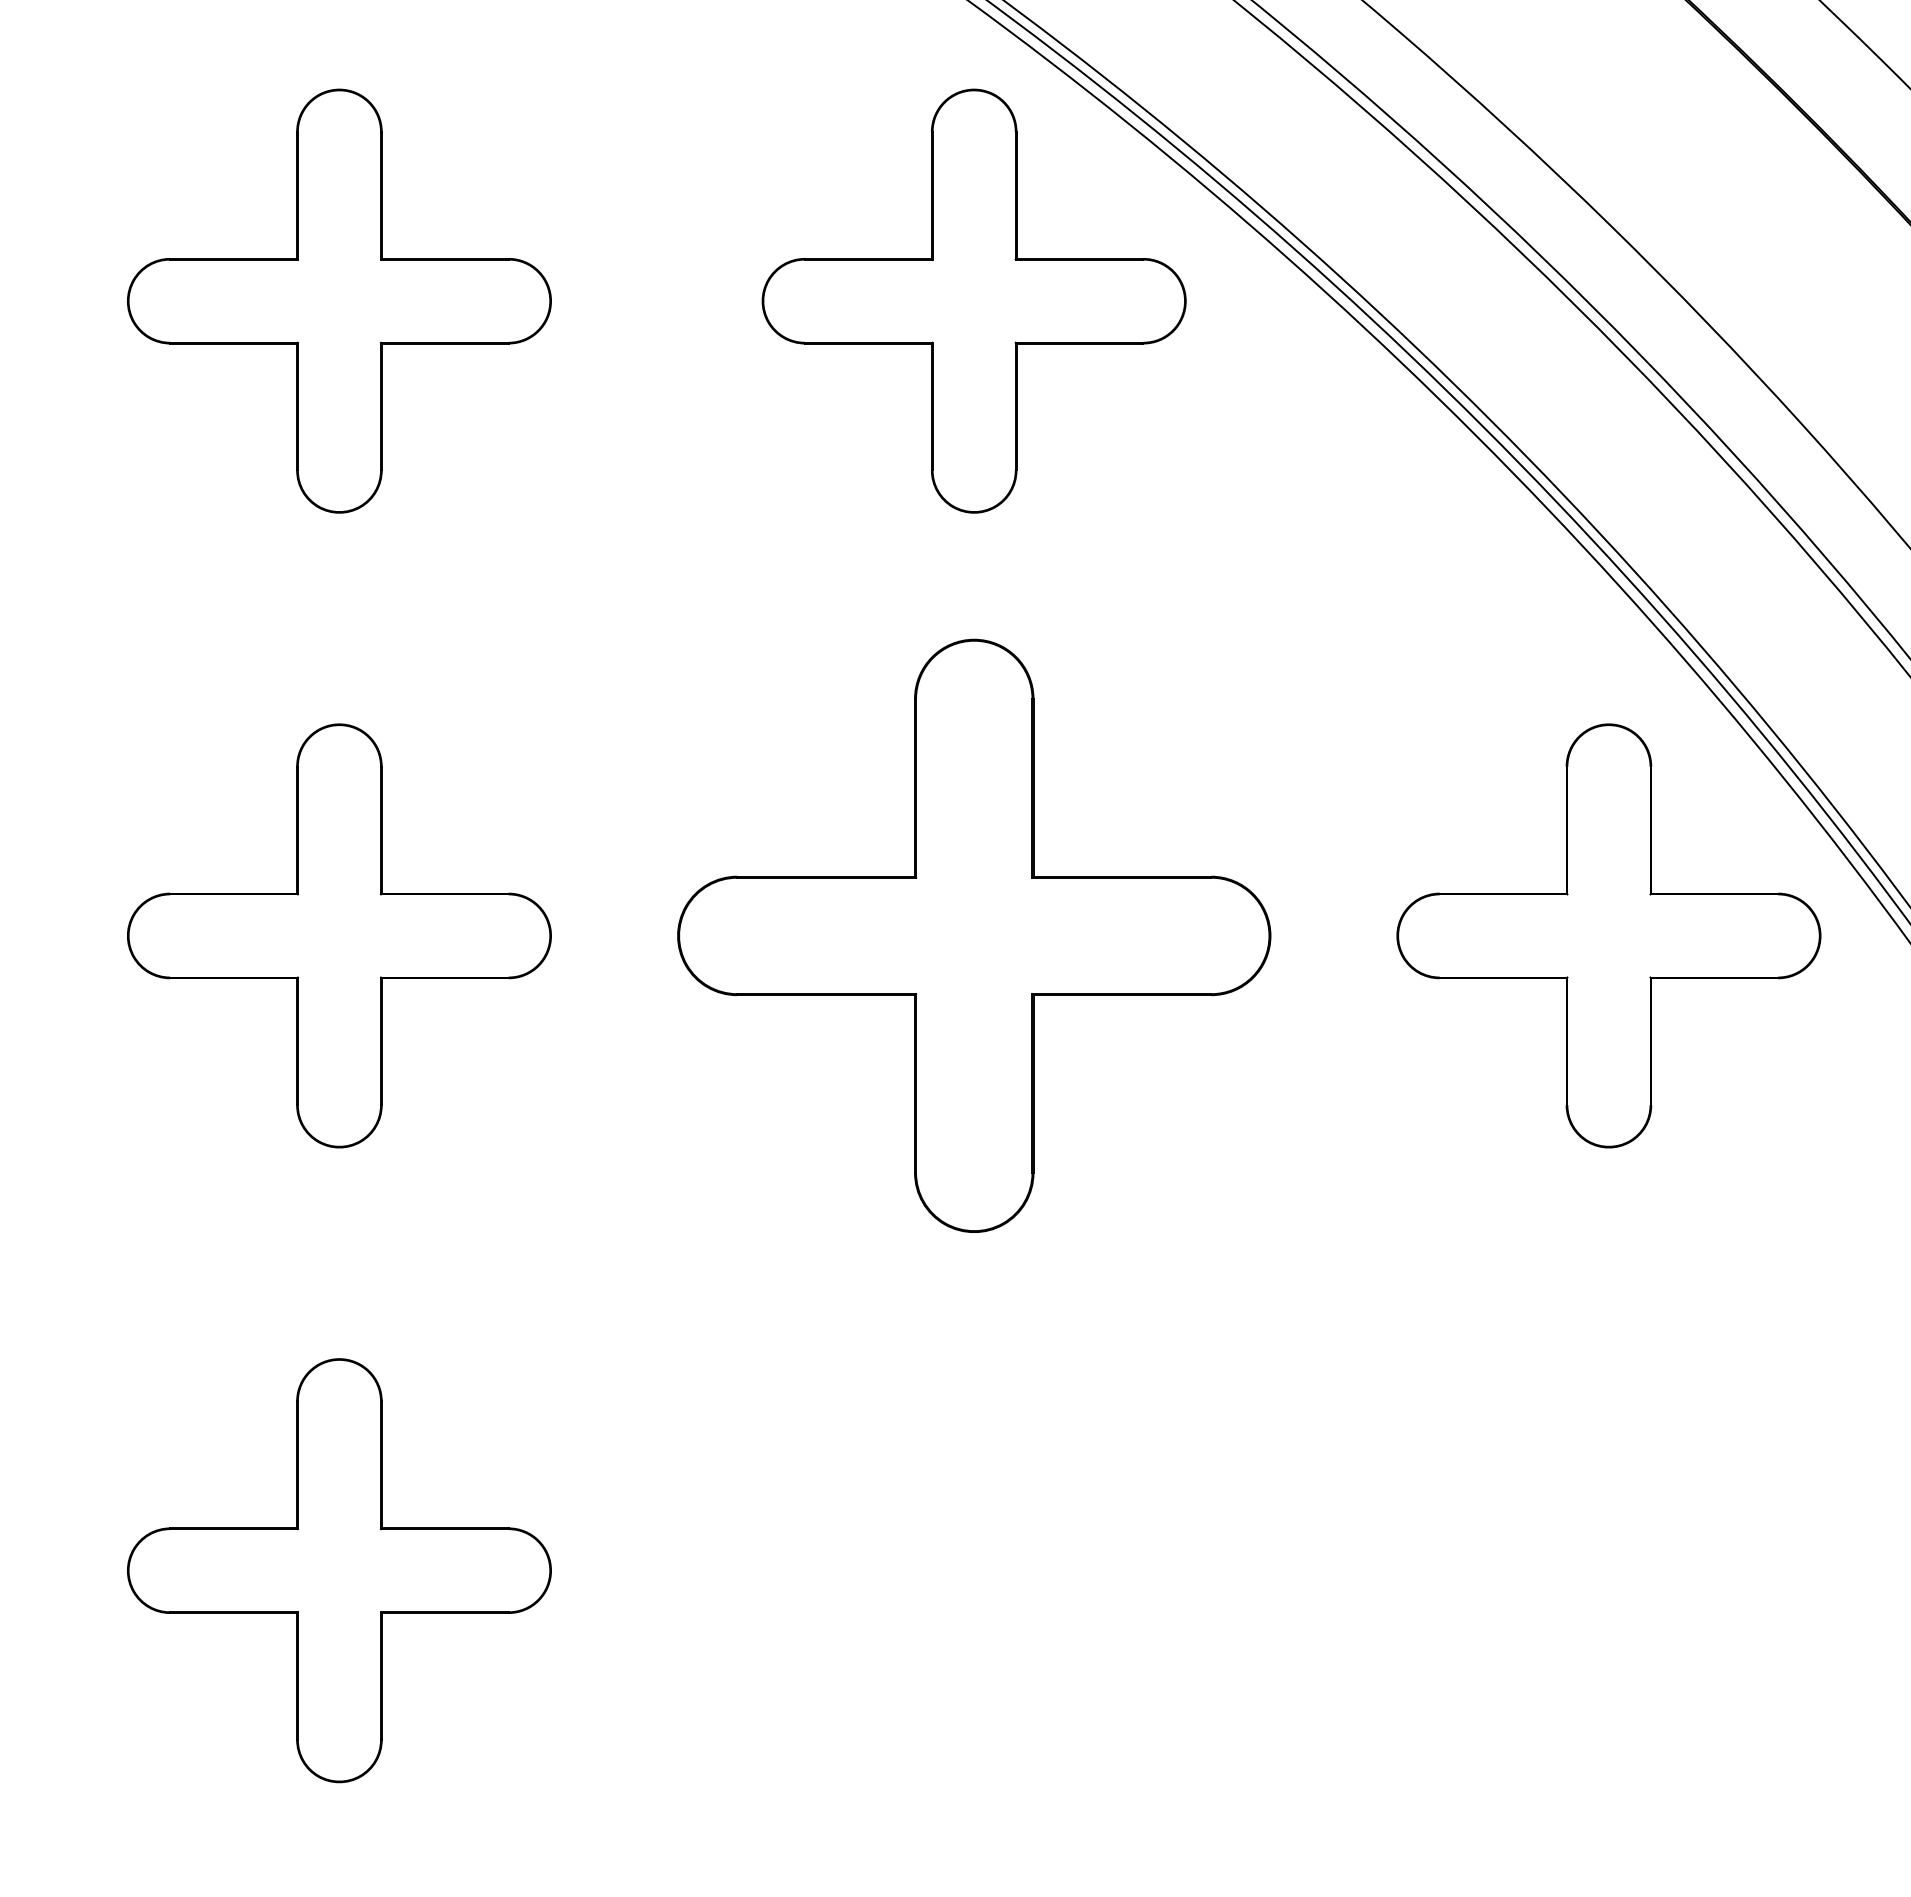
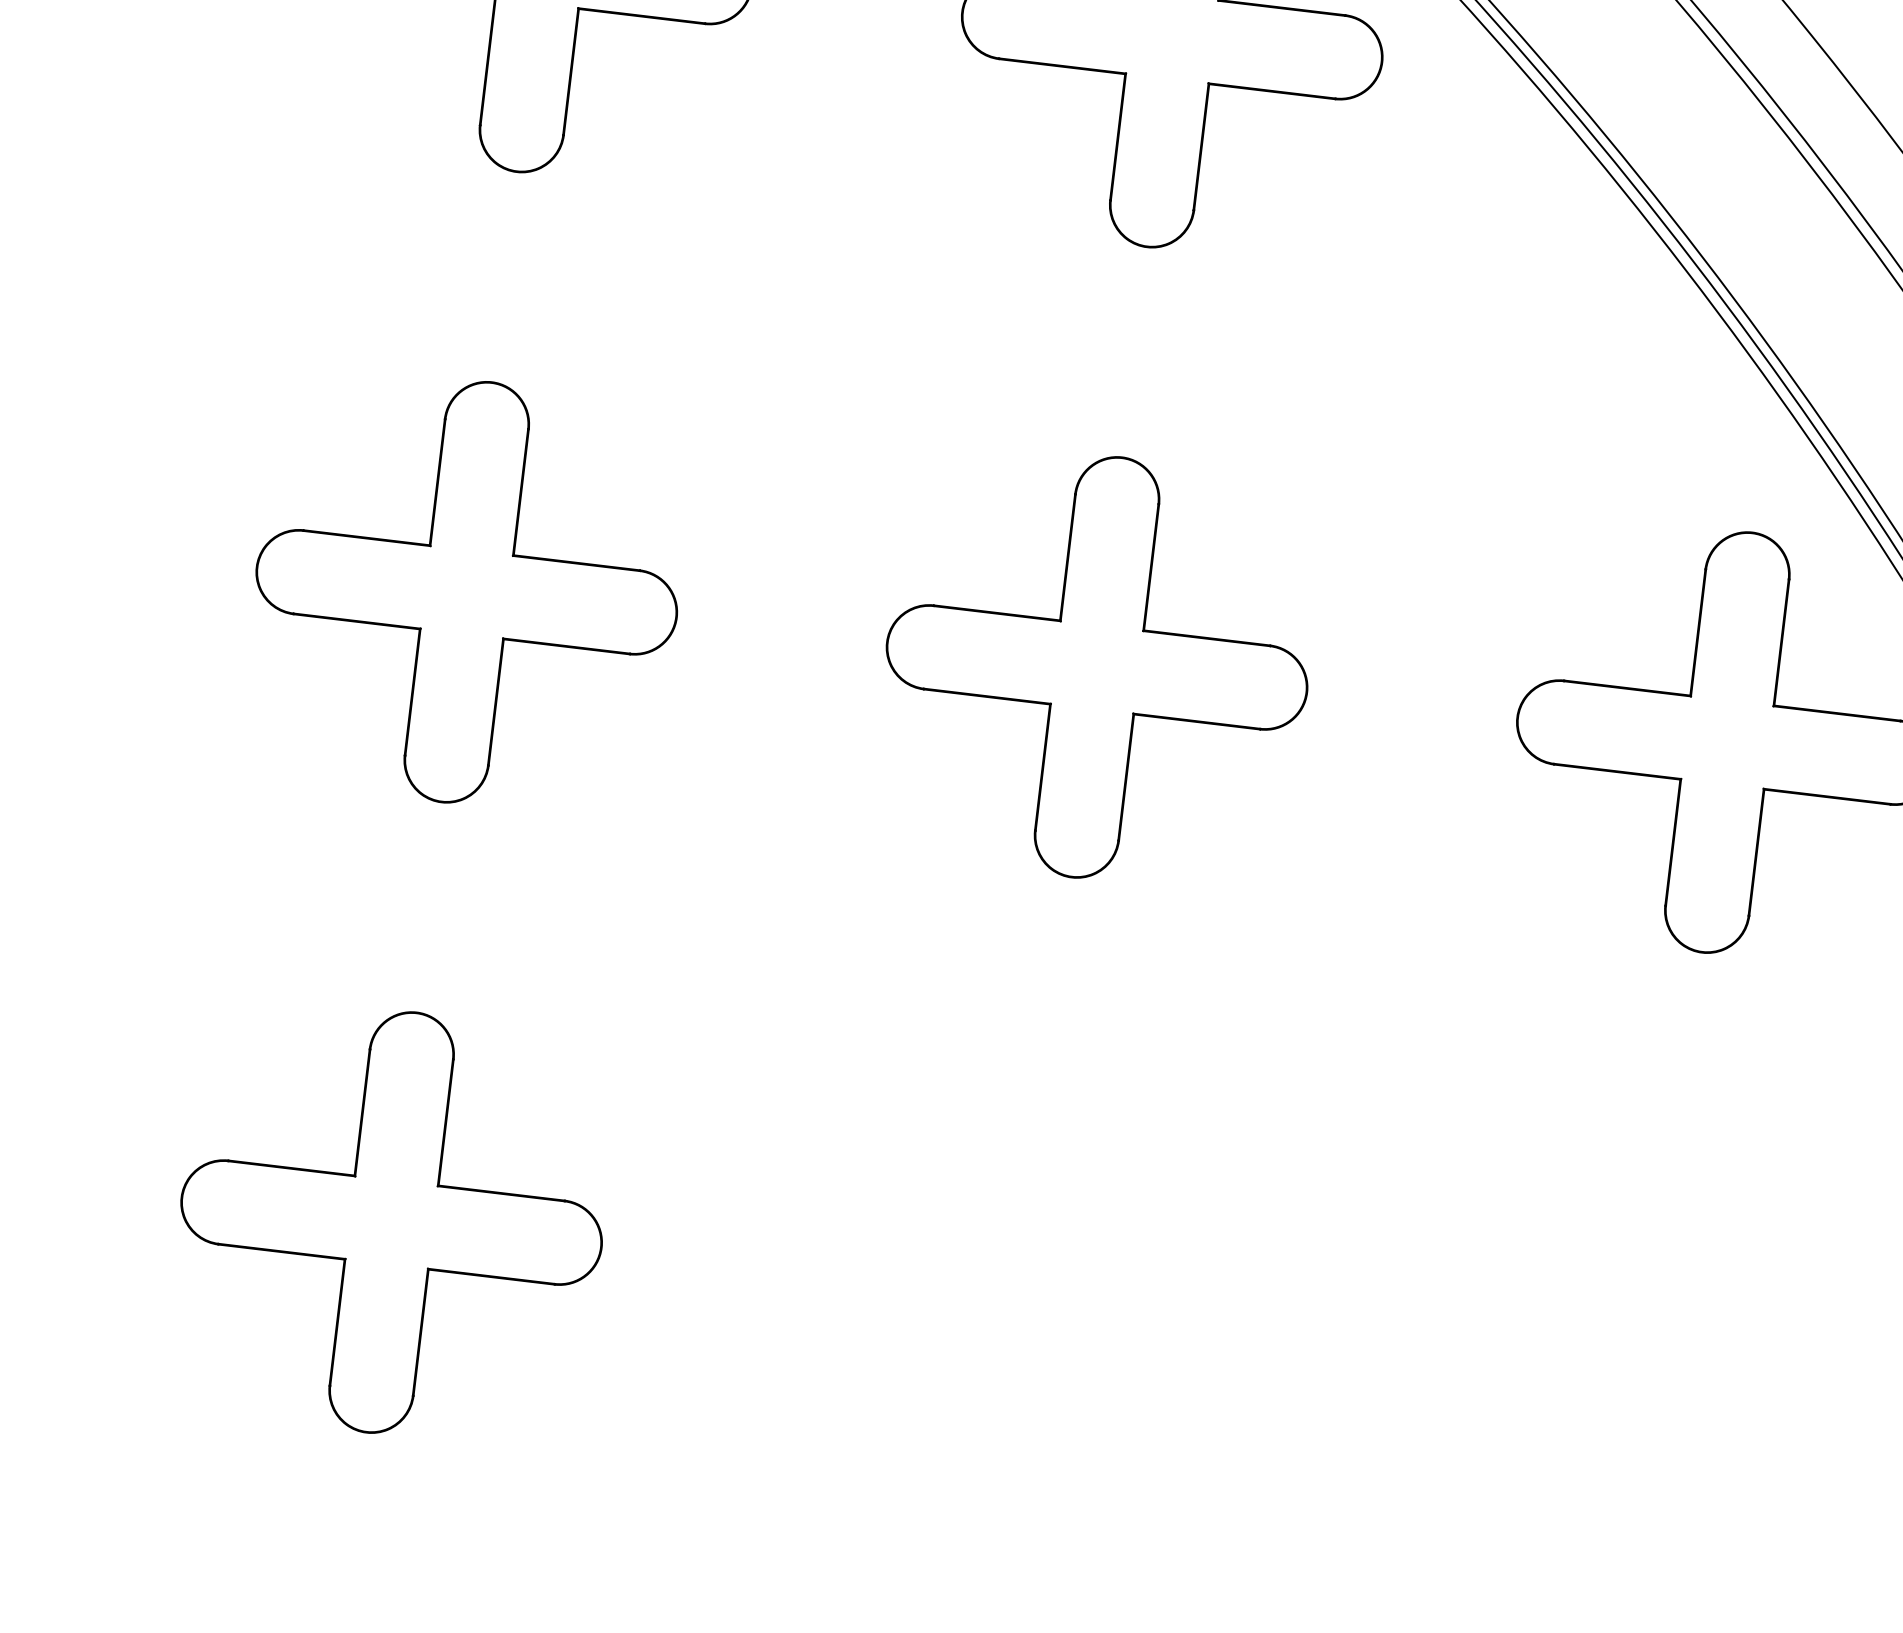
part: (973, 935) -> (1096, 666), size x0.71

